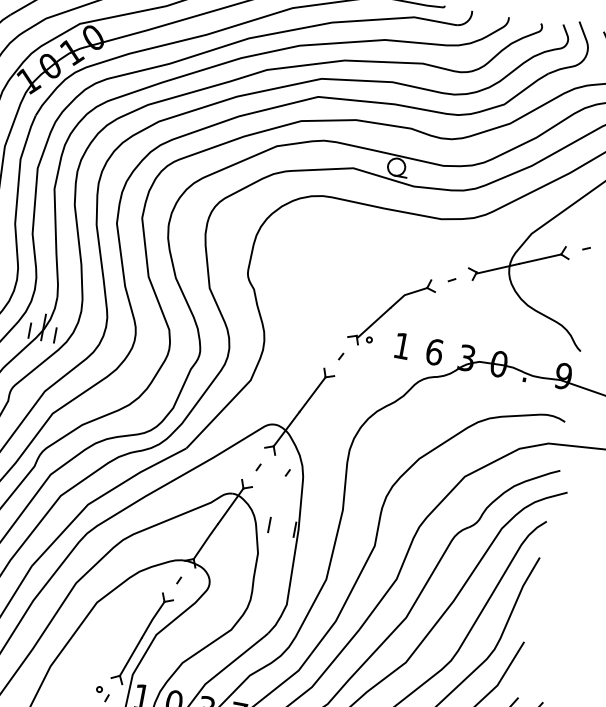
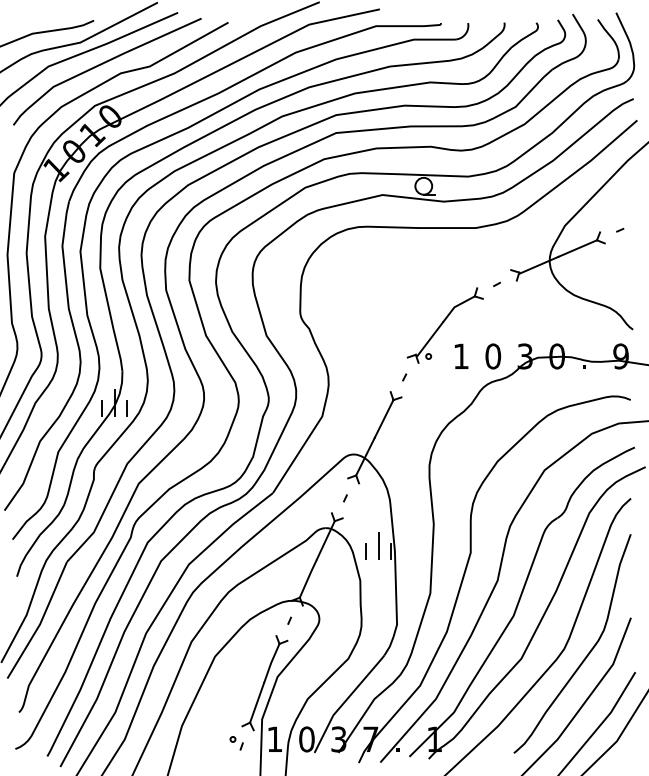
text: (434, 352) -> (493, 356), 6 -> 0
line: (287, 473) -> (374, 498), removed
line: (283, 521) -> (378, 545), added

